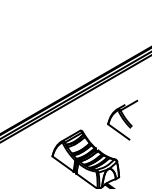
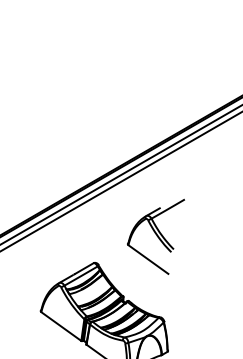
part: (122, 119) -> (155, 235), moved

